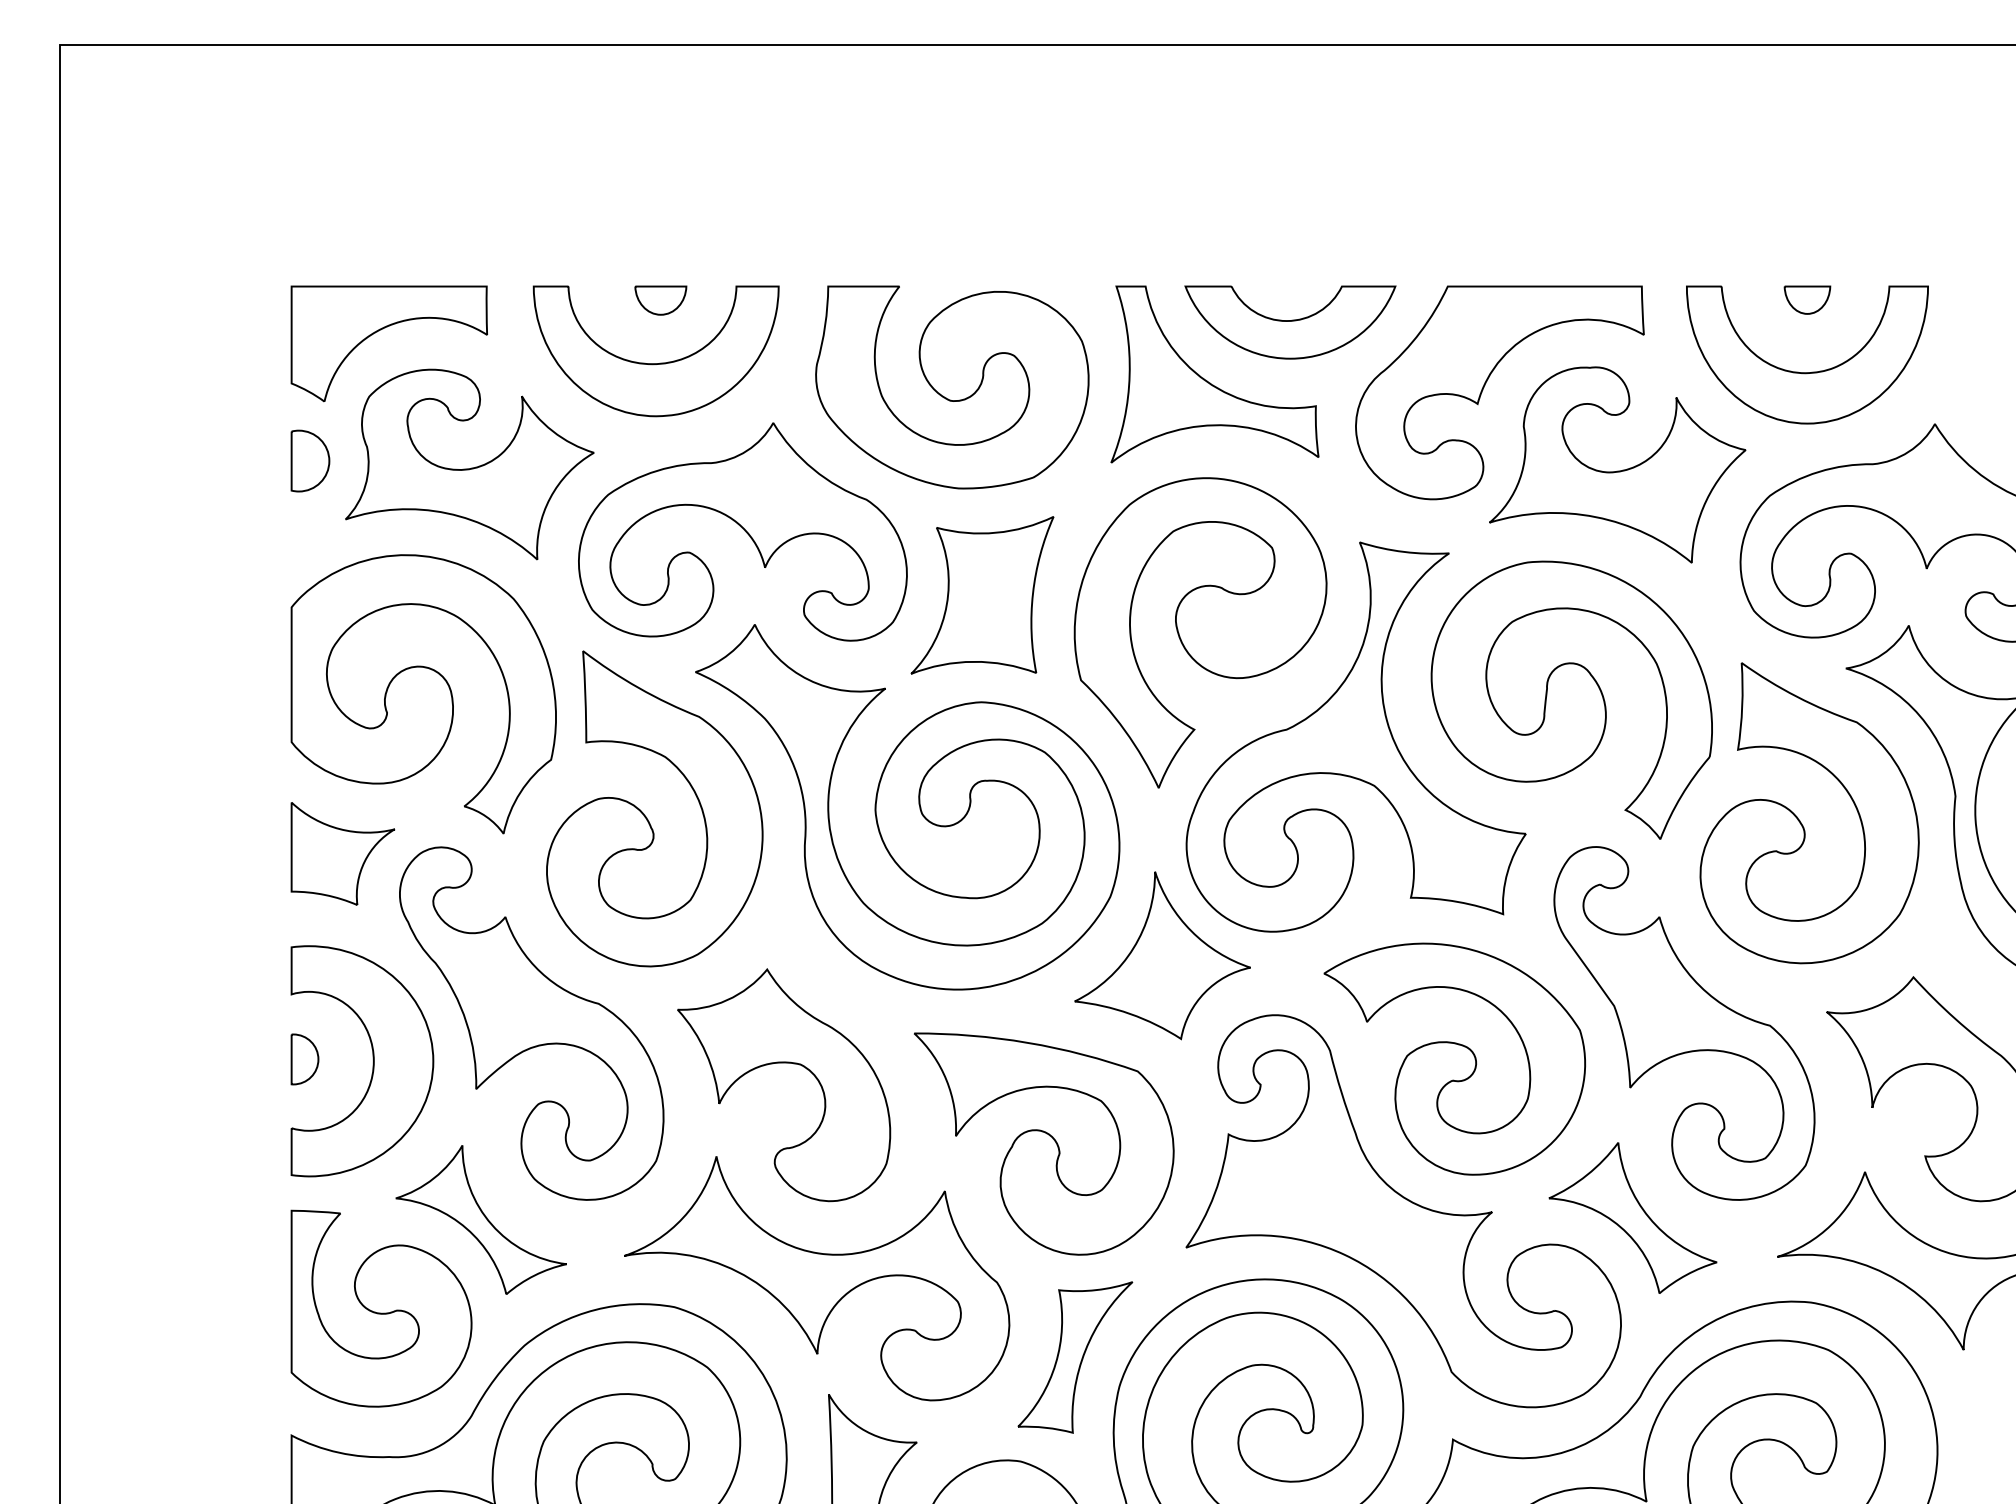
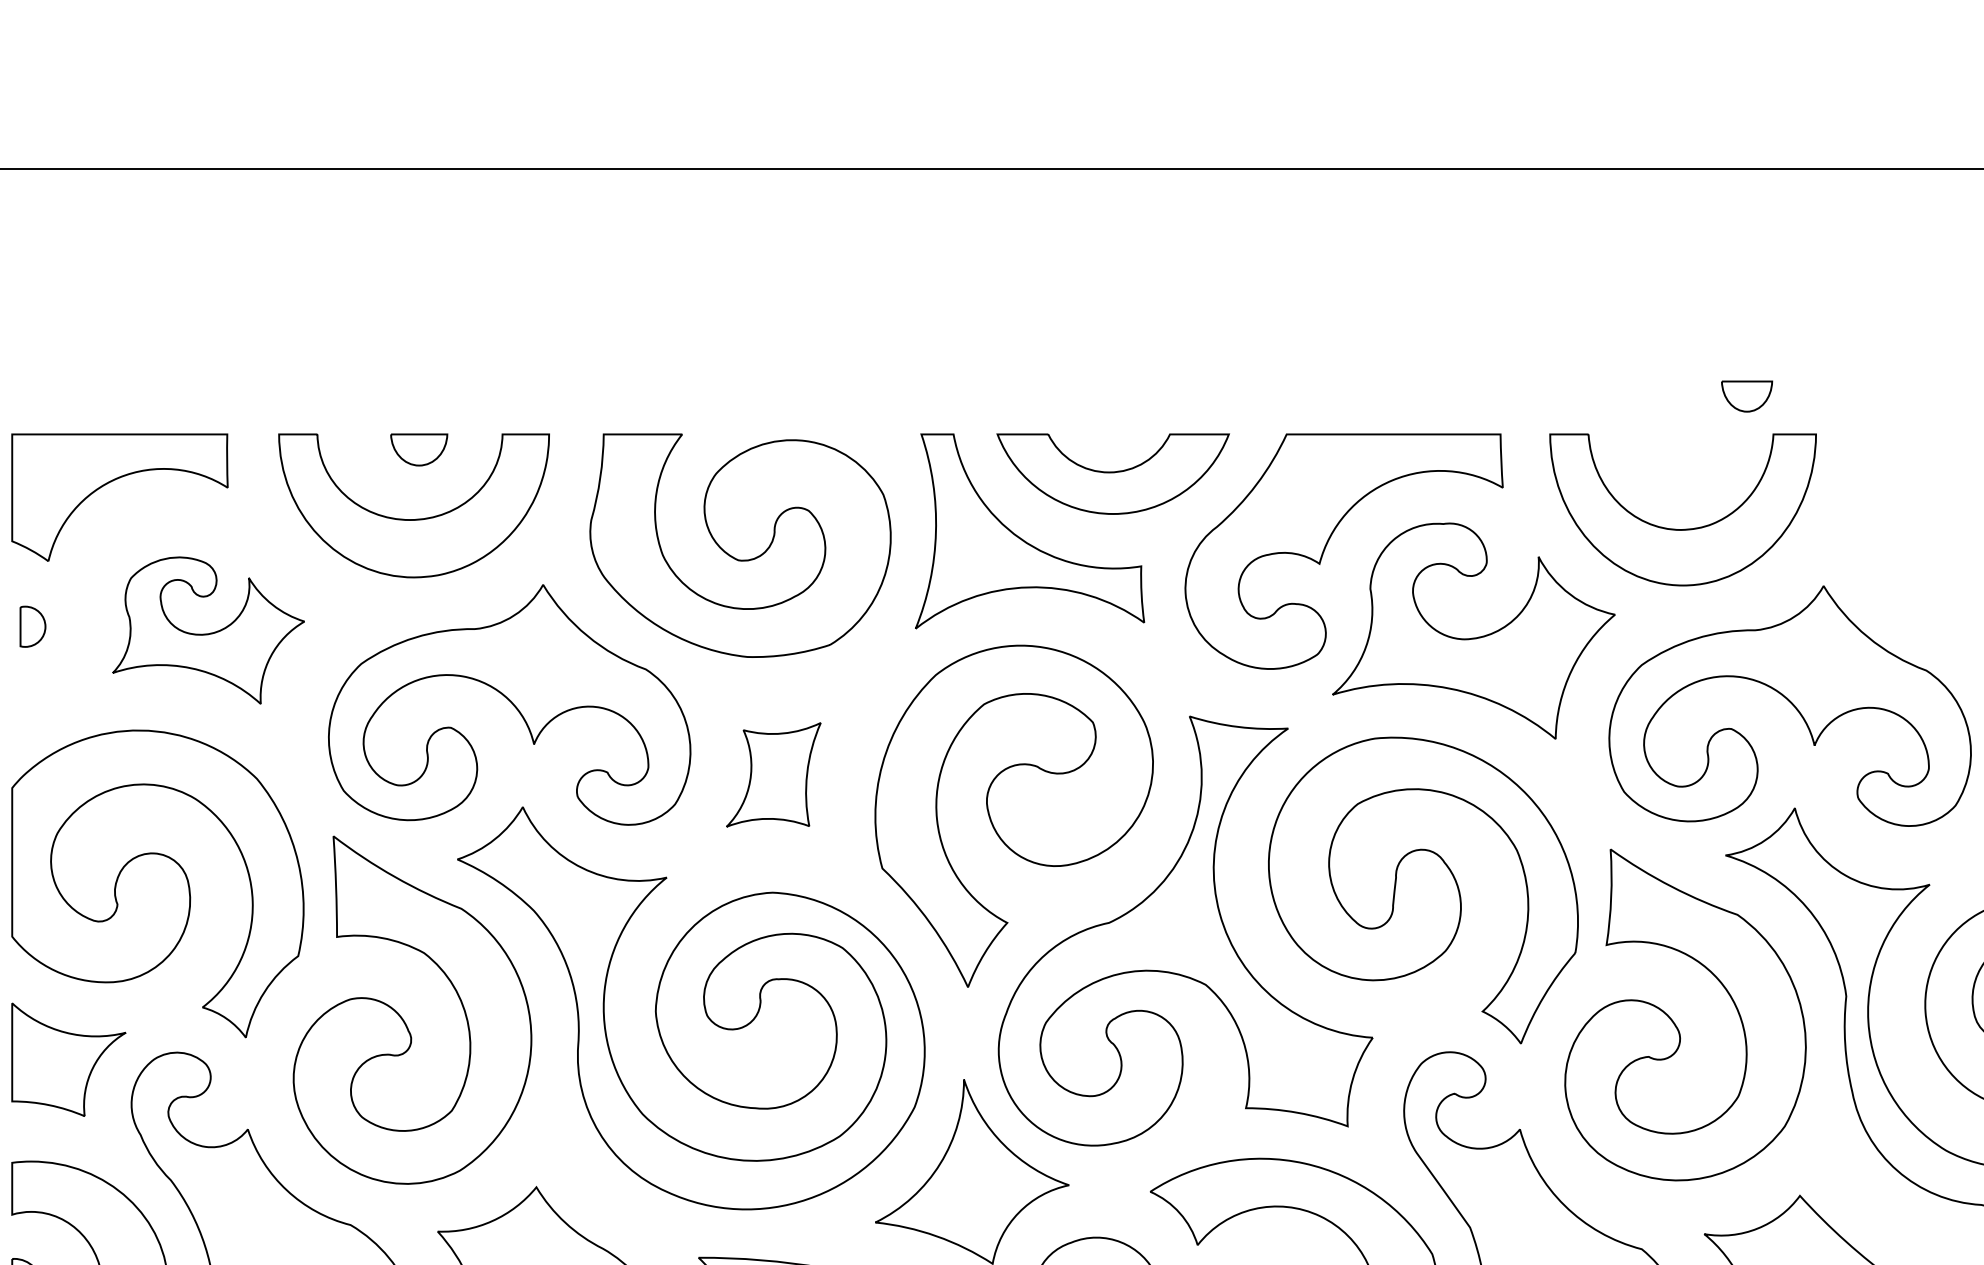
part: (1807, 299) -> (1747, 395), moved
part: (310, 460) -> (33, 626), size x0.6
part: (469, 464) -> (208, 630), size x0.7
part: (982, 595) -> (773, 774), size x0.6

